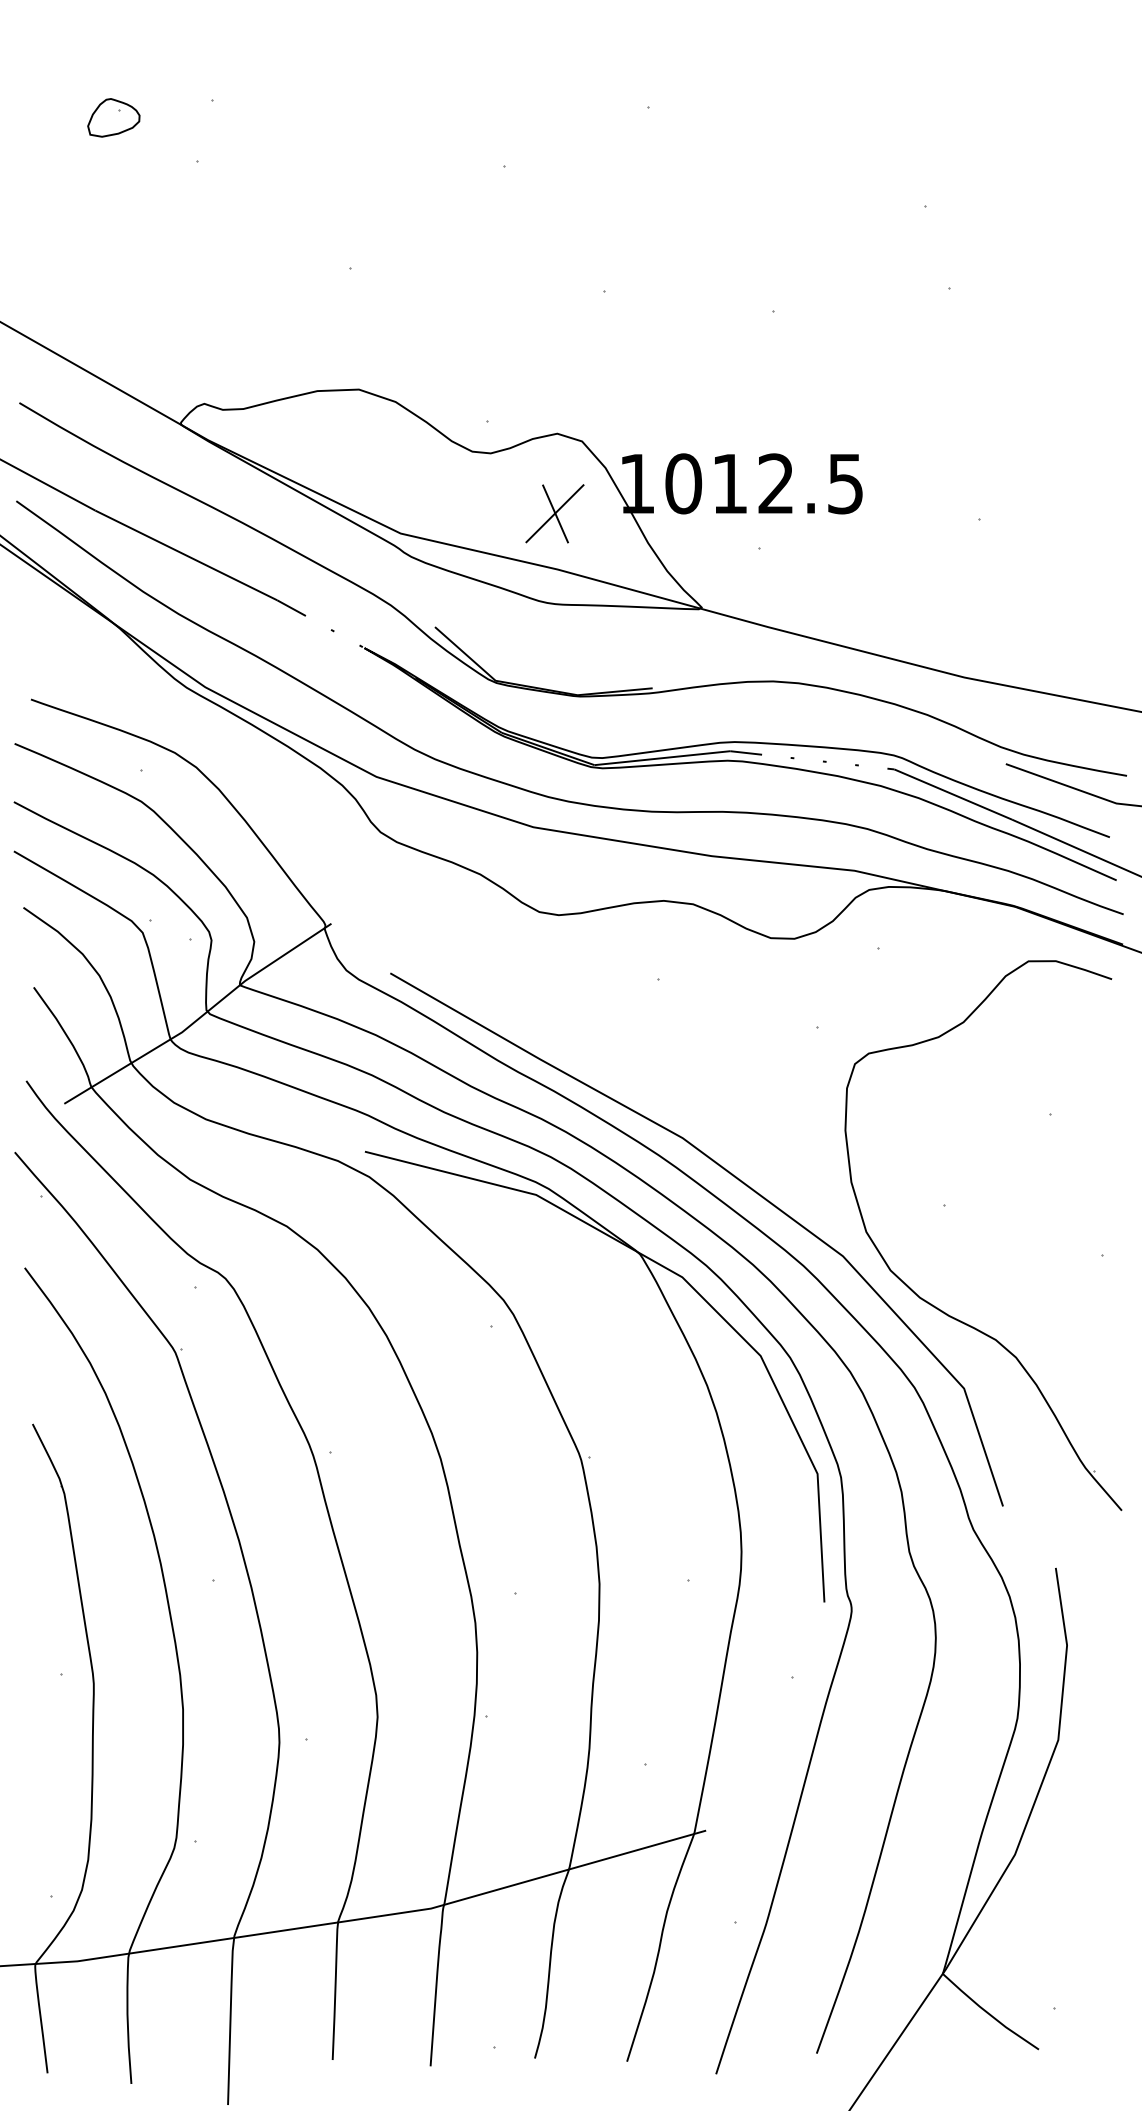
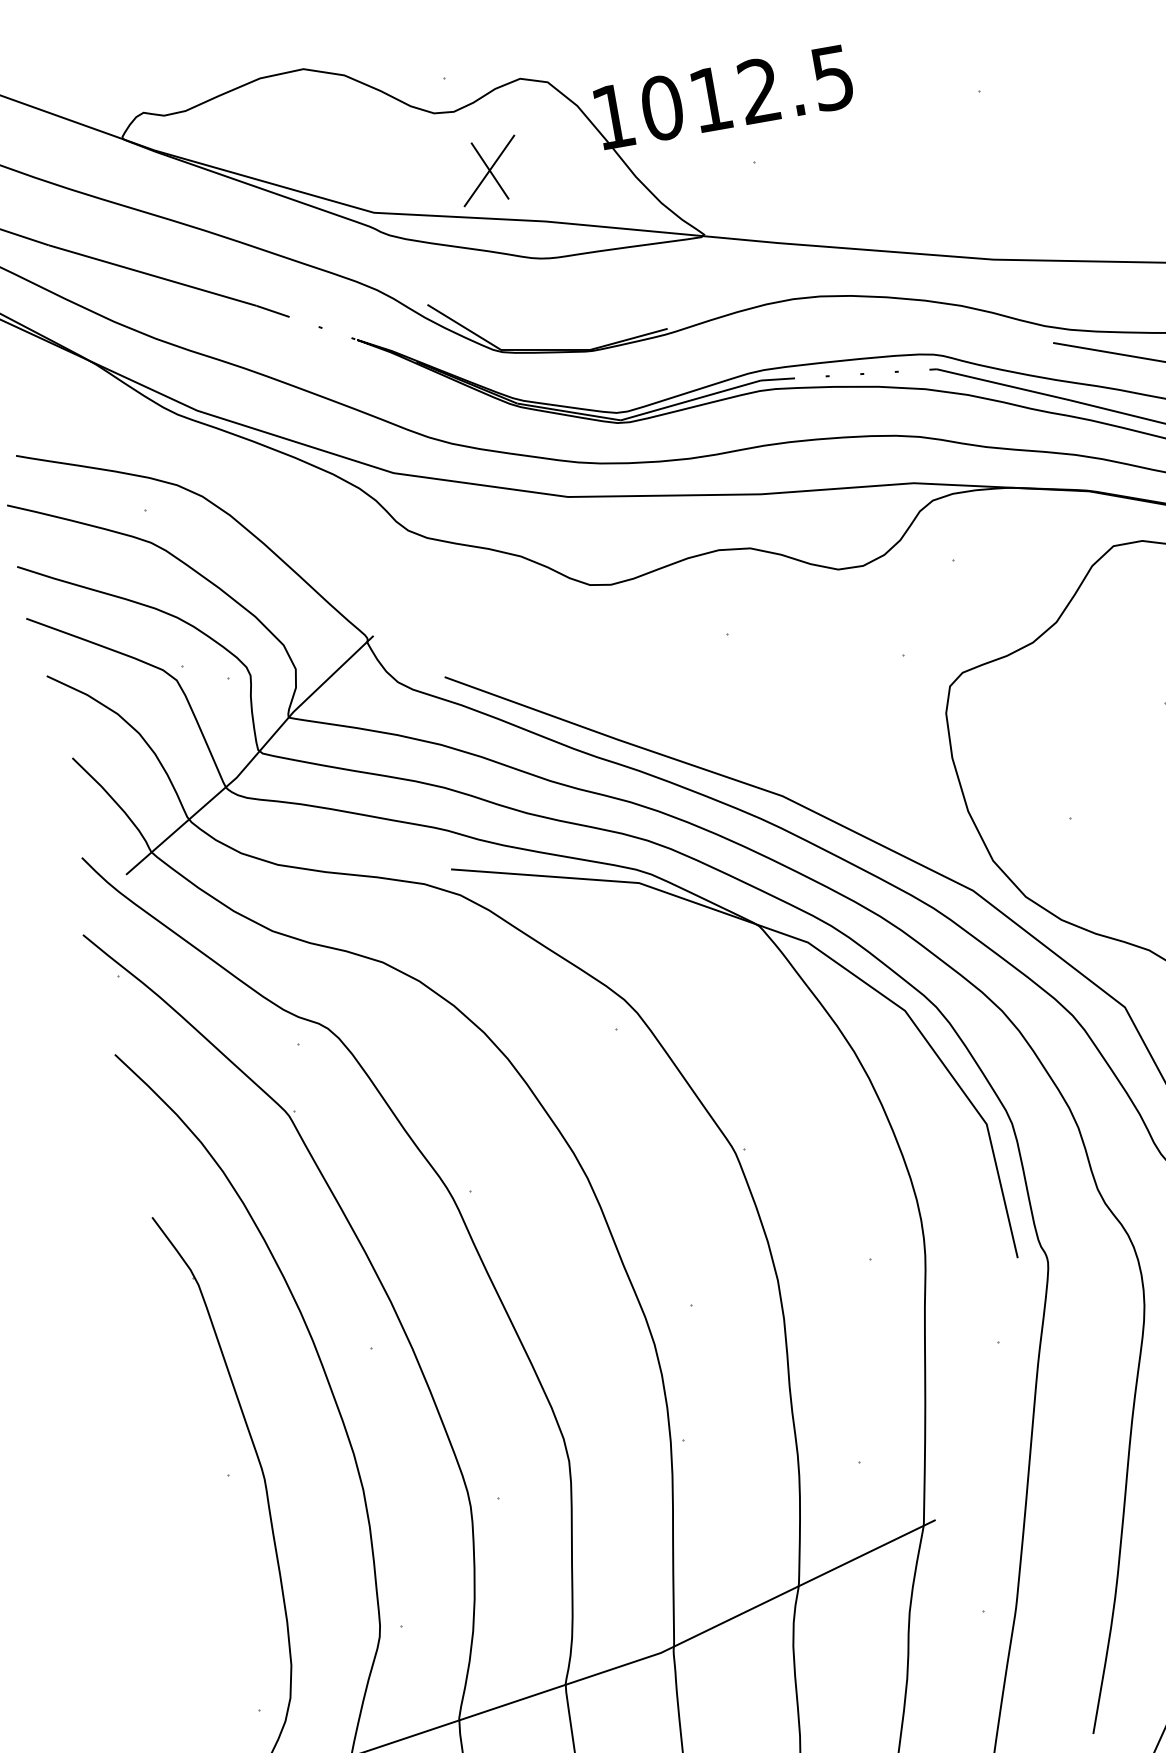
part: (554, 513) -> (488, 170), moved

